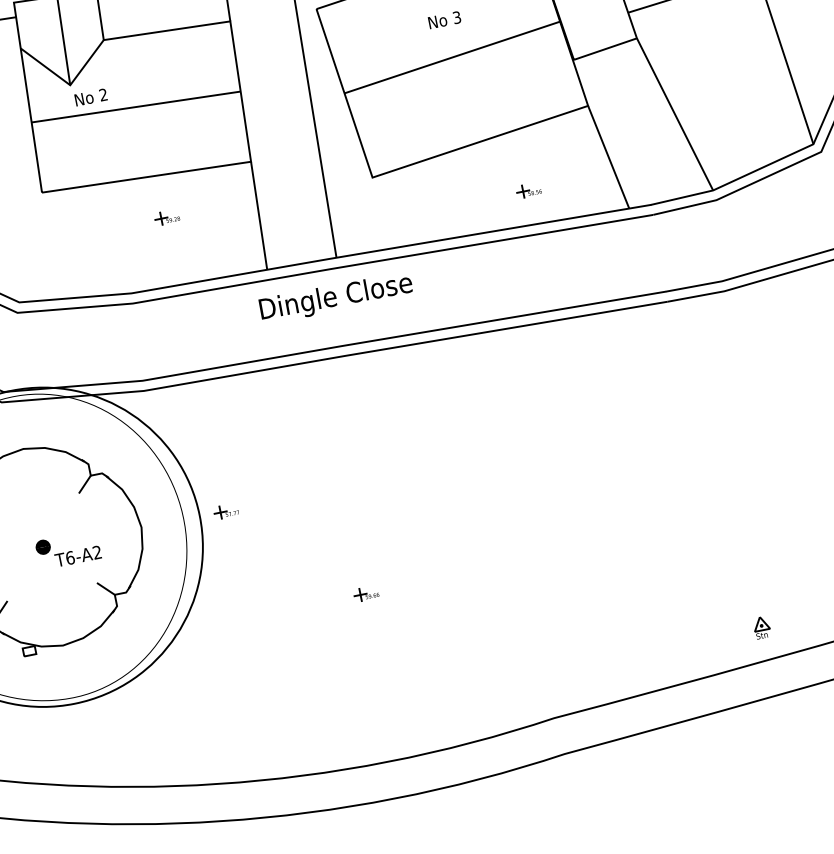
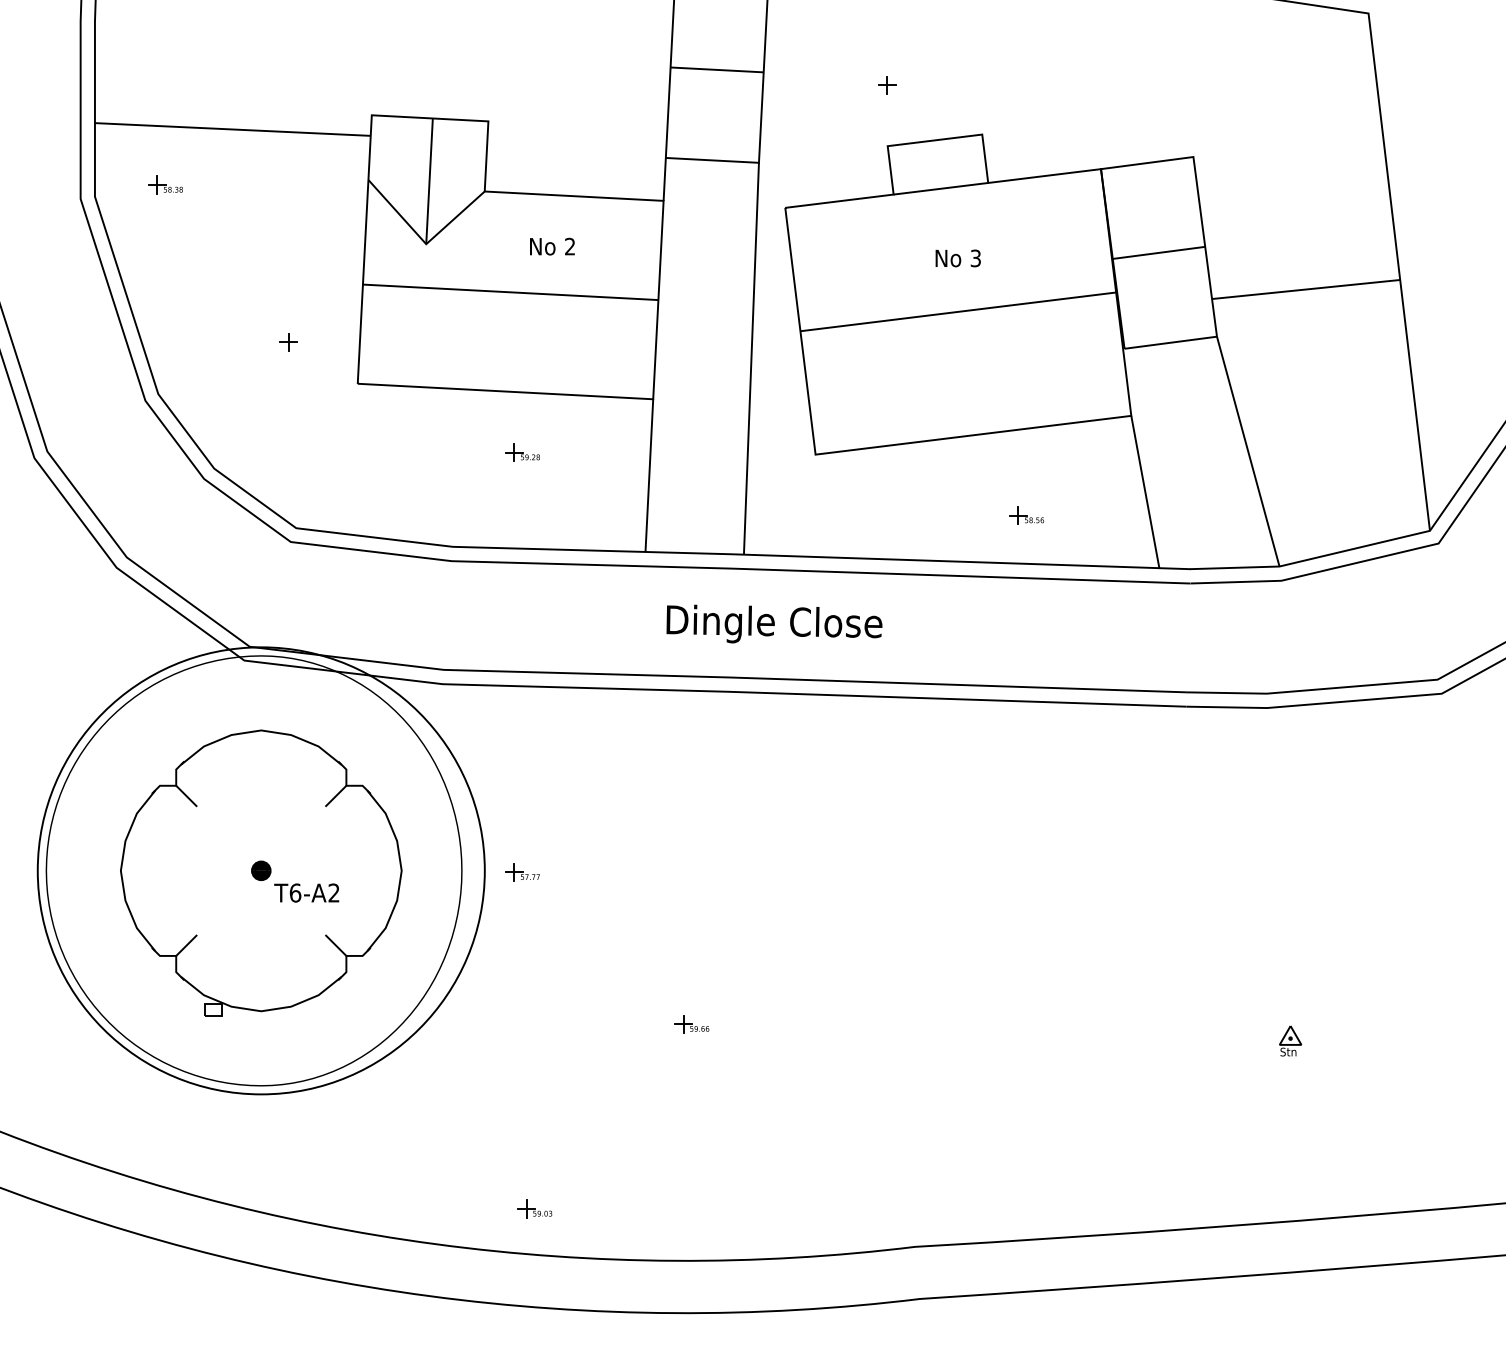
text: (91, 97) -> (552, 246), moved
text: (336, 297) -> (774, 623), moved
part: (761, 627) -> (1290, 1040), moved
part: (282, 745) -> (534, 1208), added

